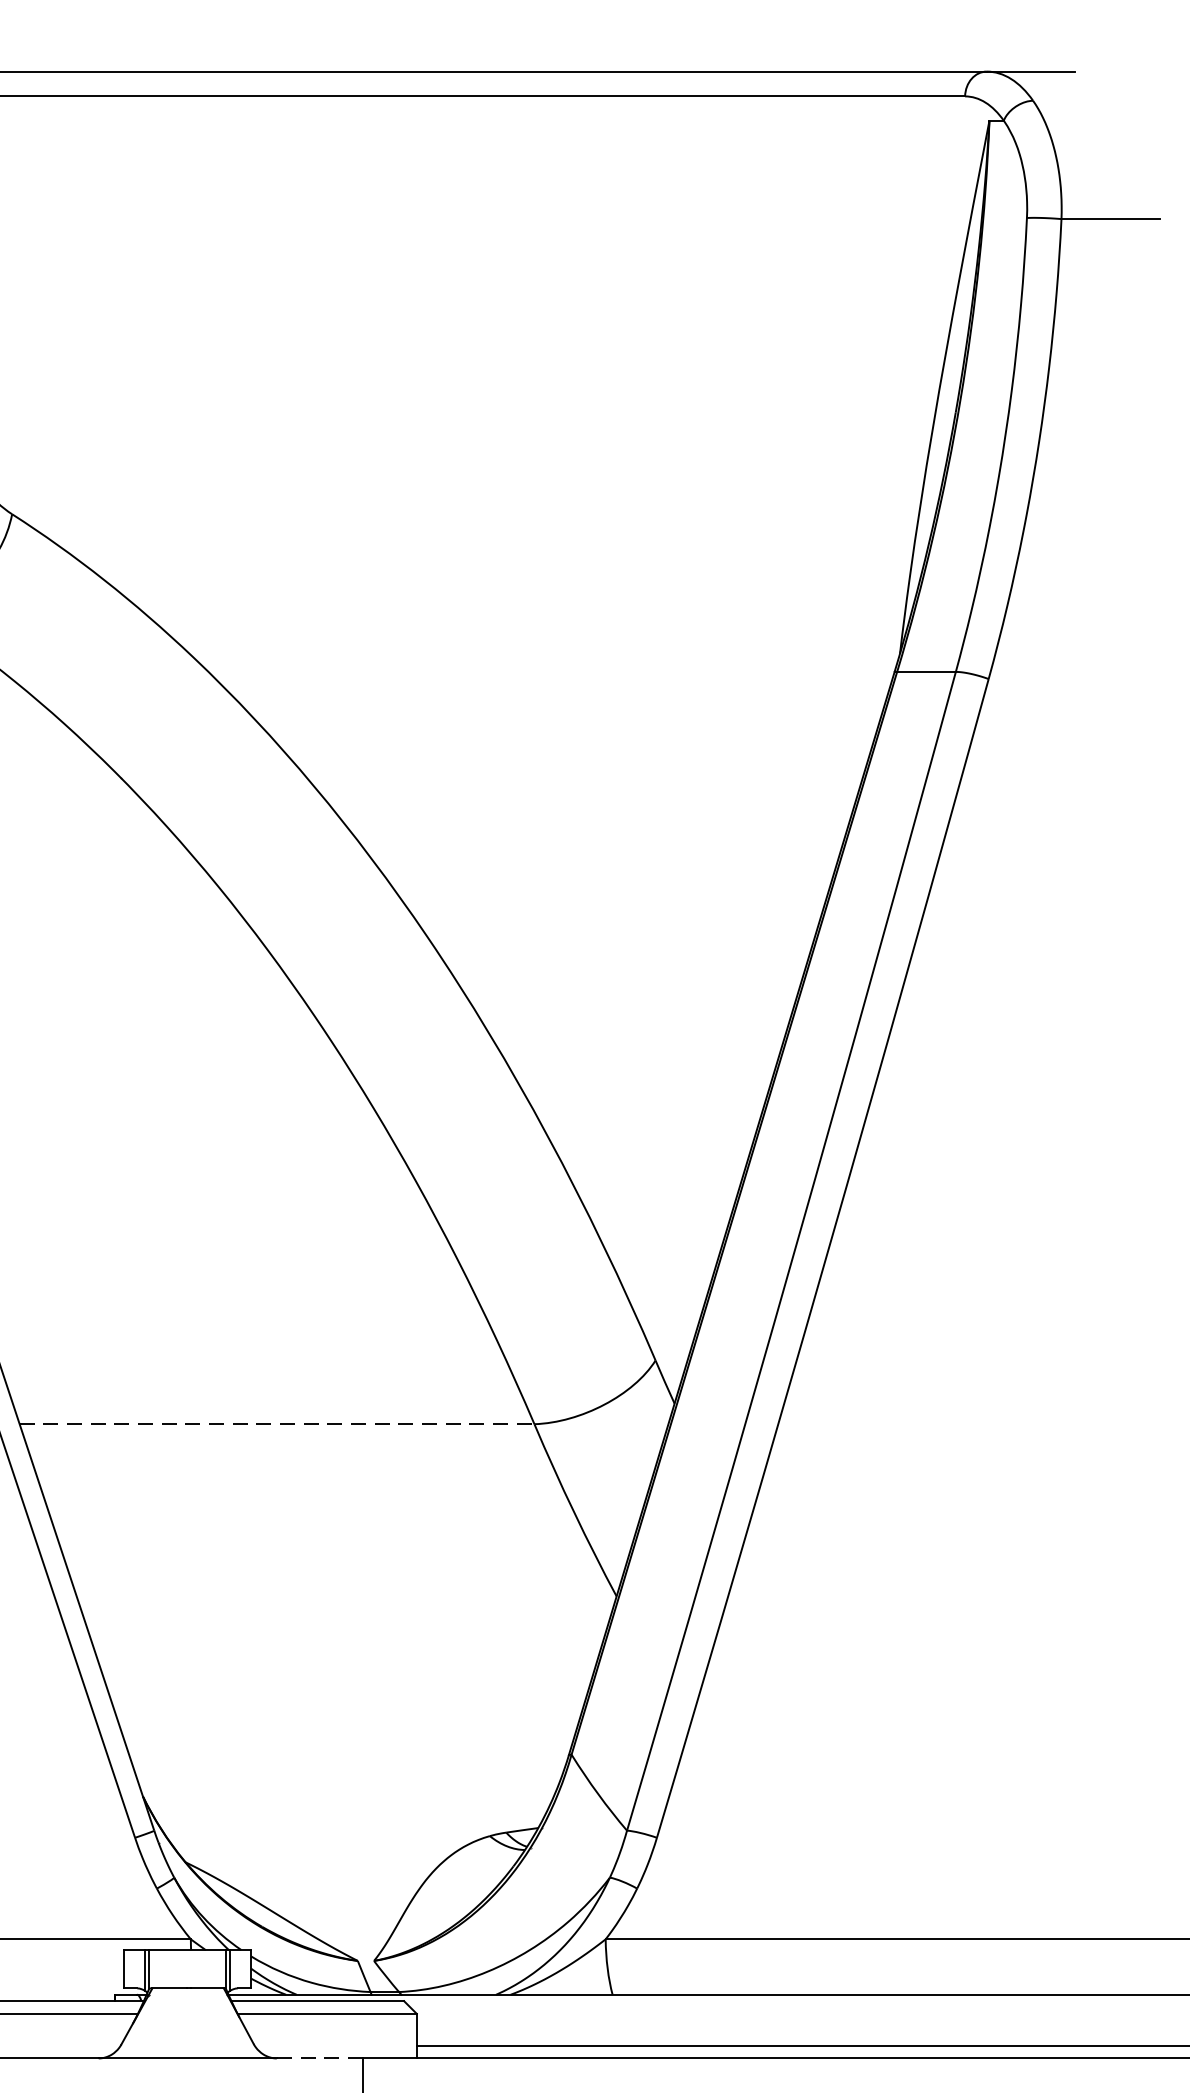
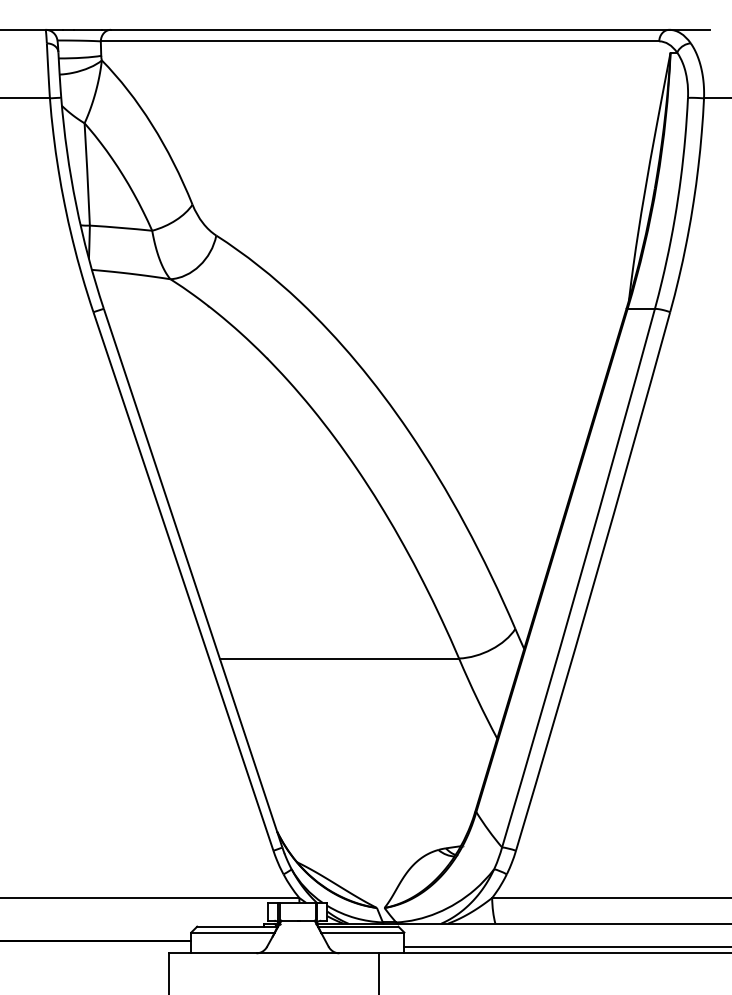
line: (277, 1424) -> (339, 658), dashed -> solid
line: (318, 2058) -> (358, 953), dashed -> solid

